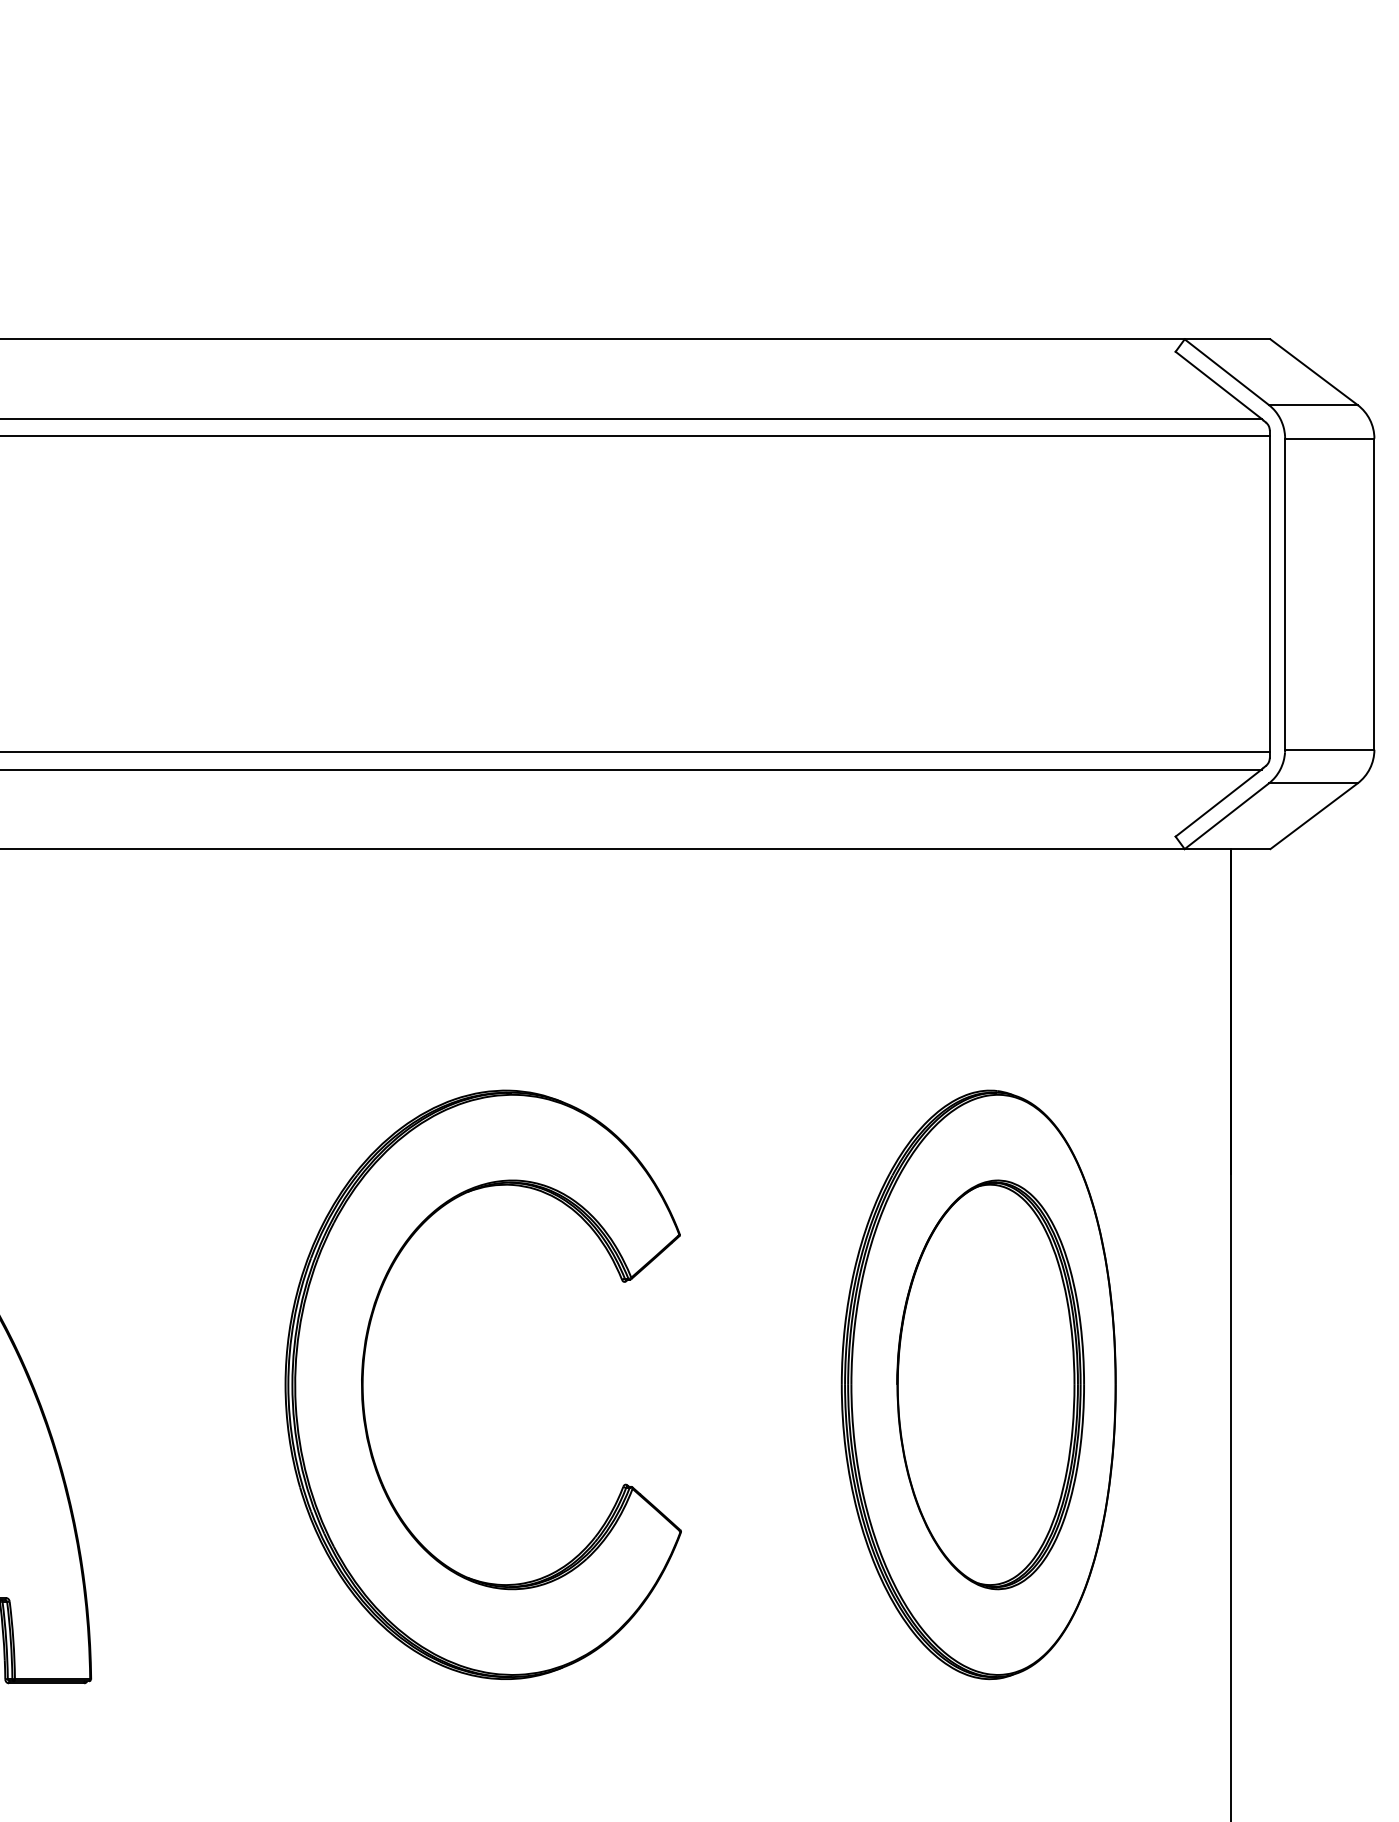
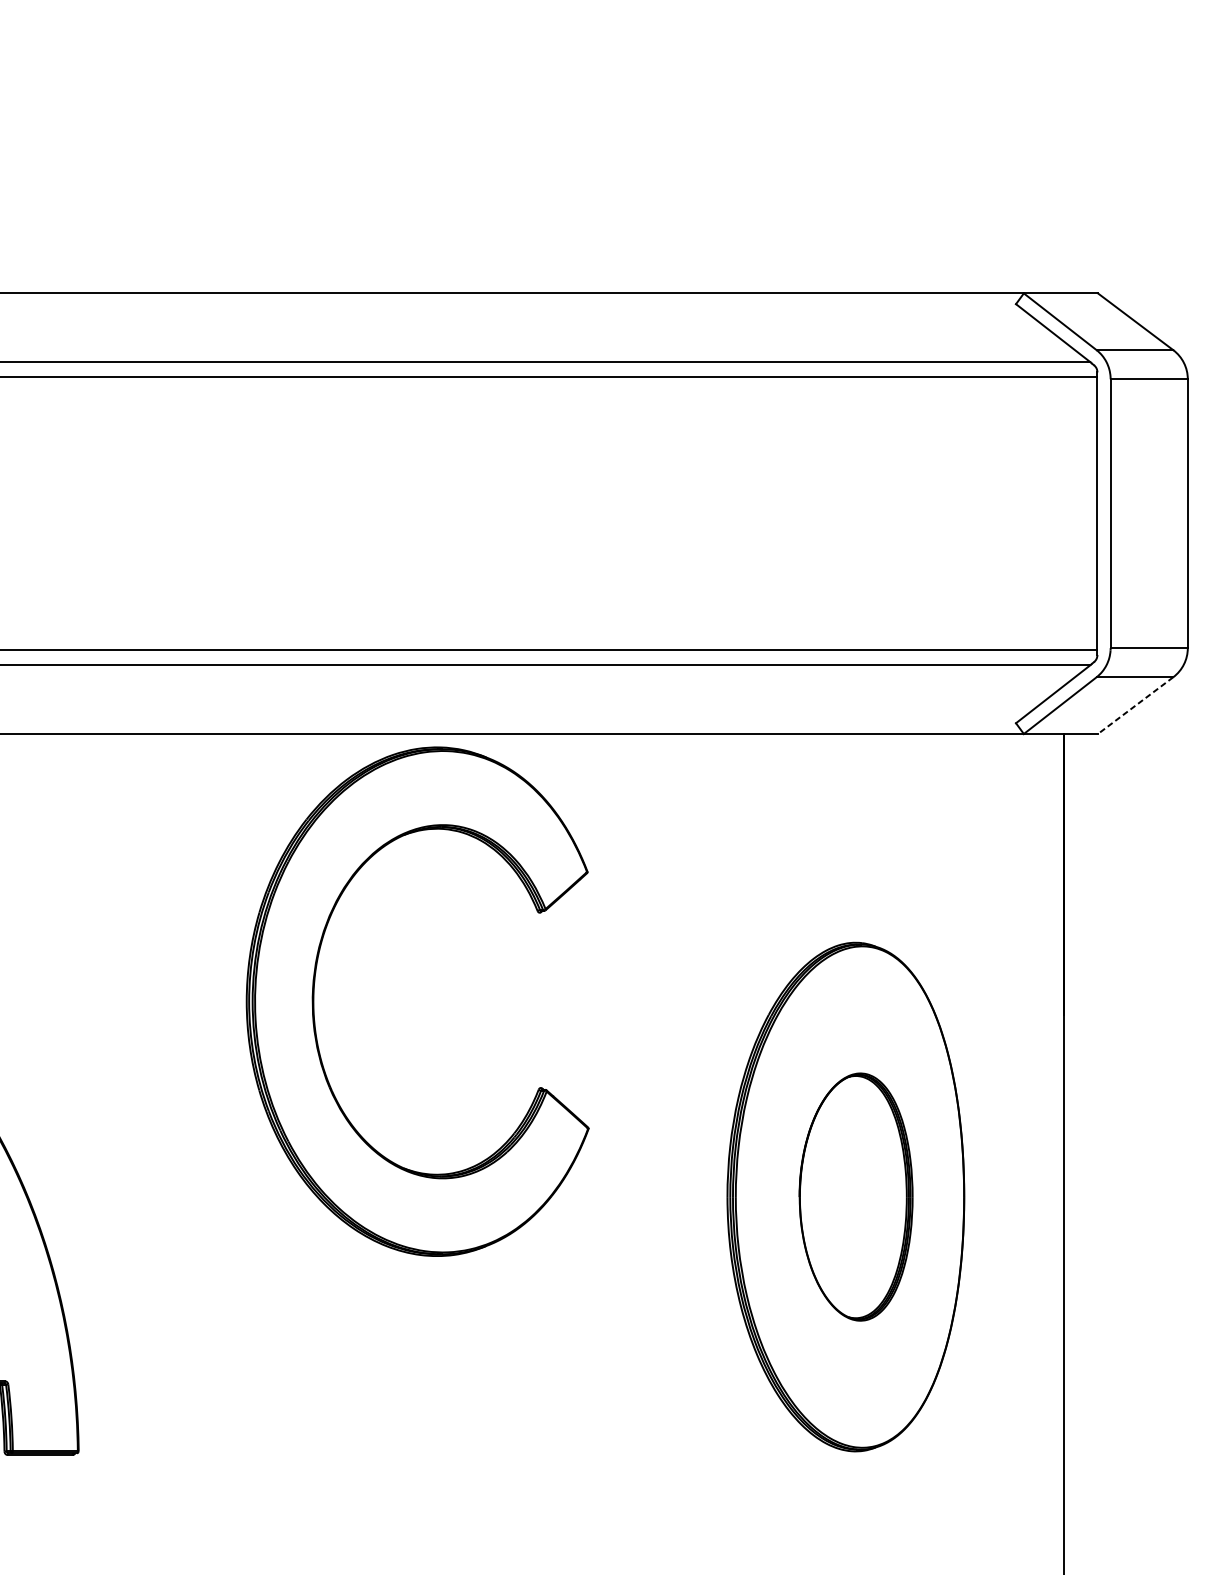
line: (1314, 816) -> (1136, 705), solid -> dashed
part: (363, 1384) -> (314, 1001), moved
part: (990, 1384) -> (856, 1196), size x0.7

